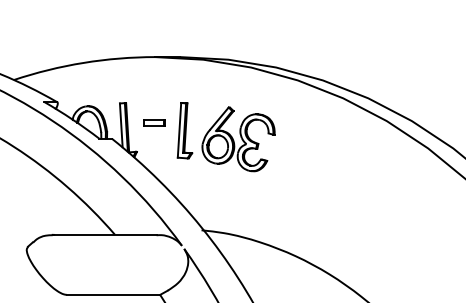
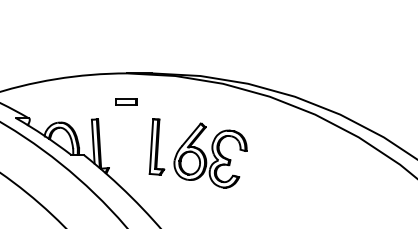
part: (154, 122) -> (126, 101), moved

